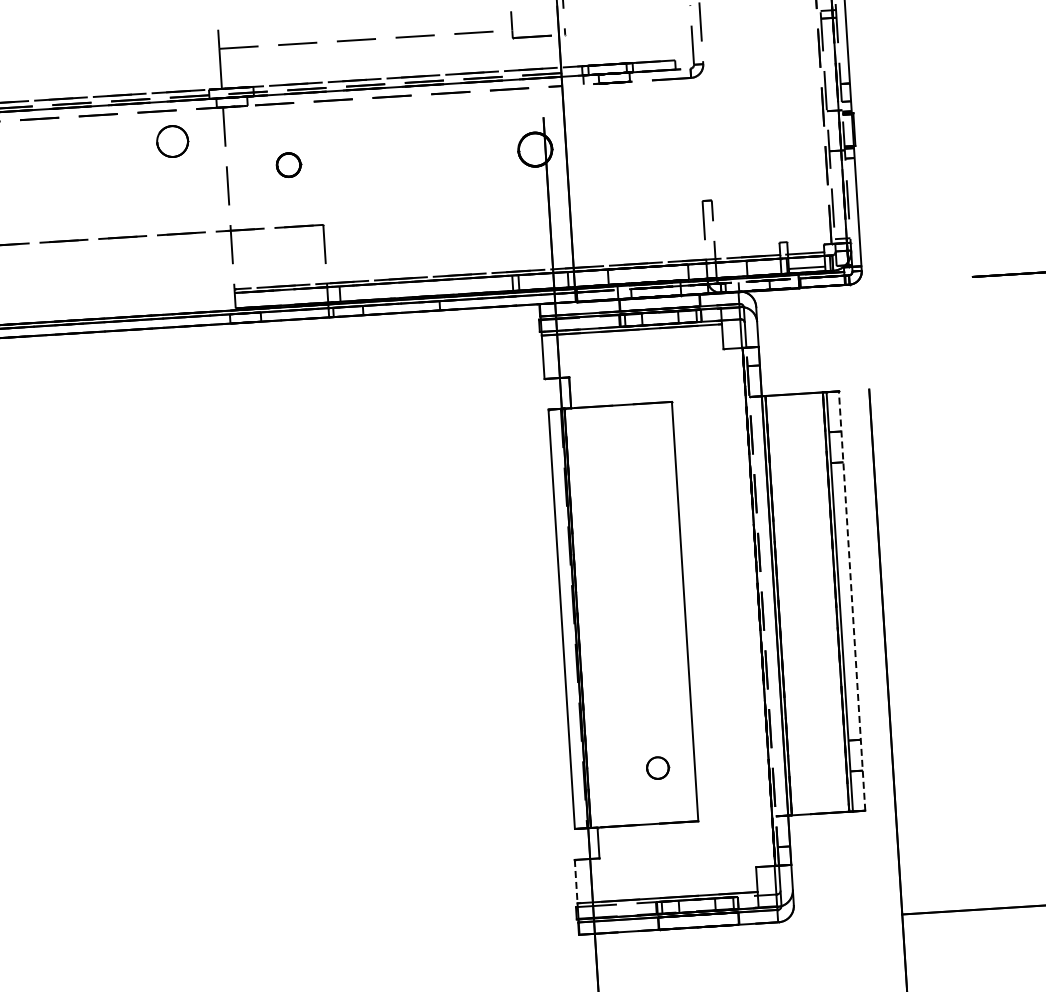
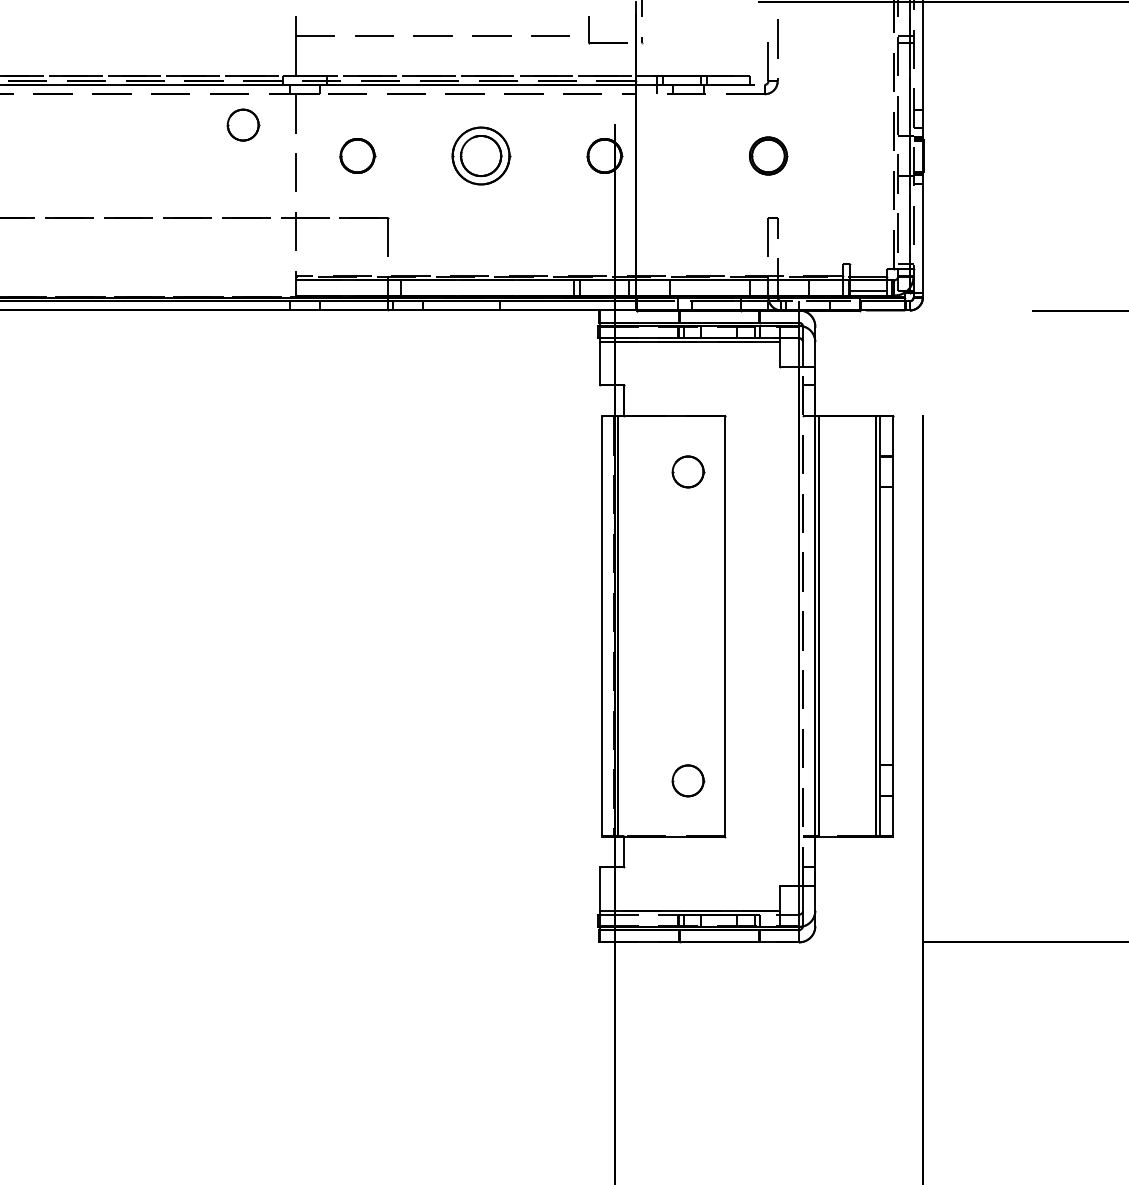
part: (698, 138) -> (768, 155), added
part: (412, 156) -> (481, 155), added
part: (288, 164) -> (357, 155), size x1.43
part: (638, 459) -> (688, 471), added
line: (851, 600) -> (892, 625), dashed -> solid
part: (658, 767) -> (688, 780), size x1.43
line: (576, 882) -> (599, 889), dashed -> solid

